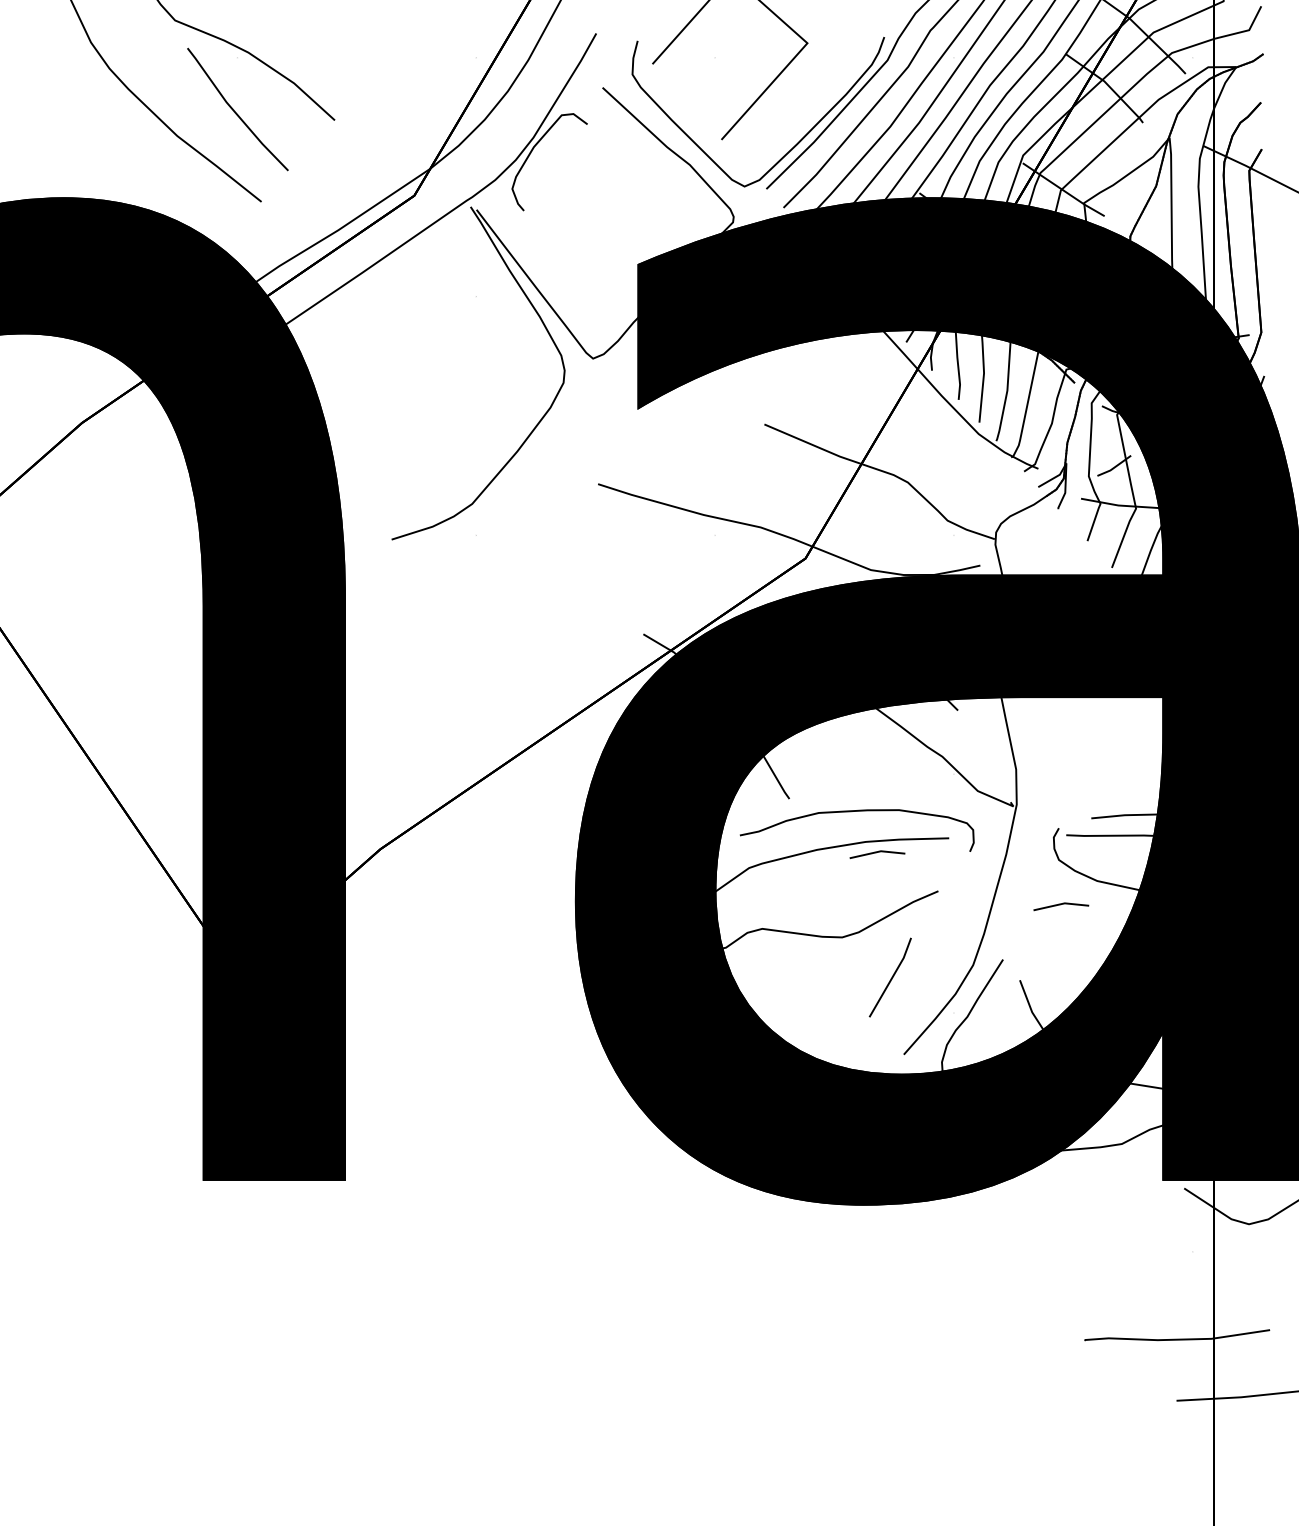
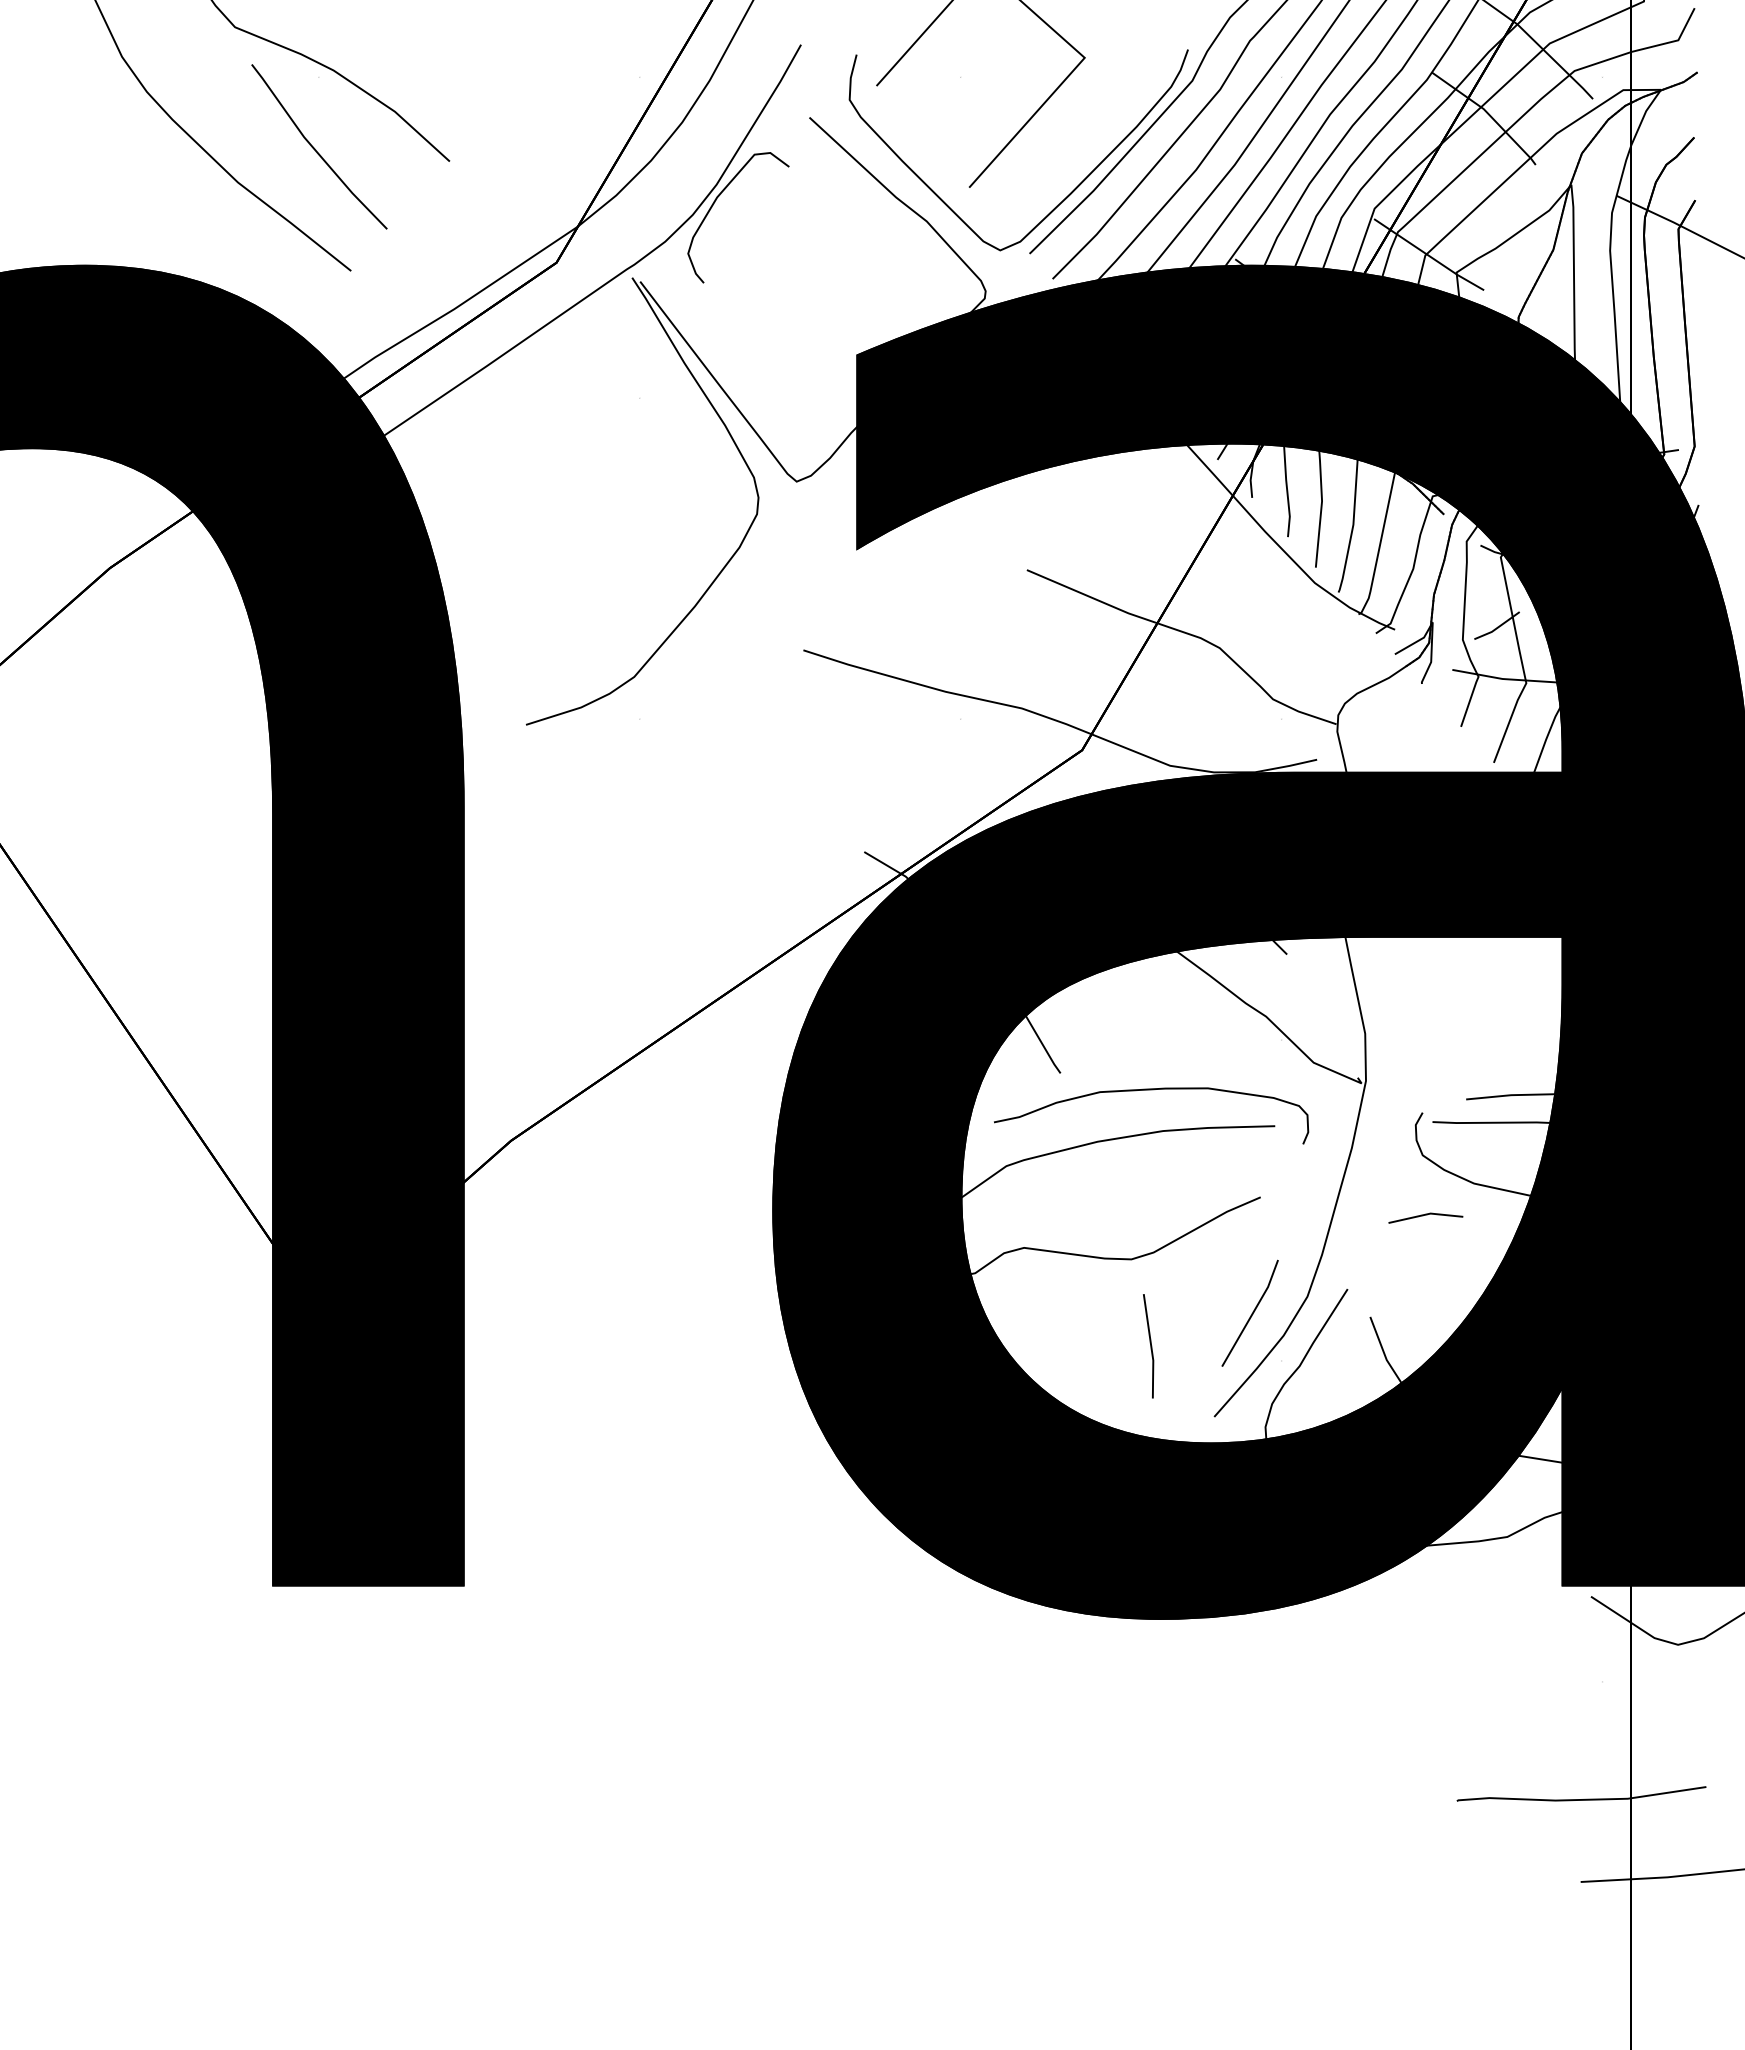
line: (877, 852) -> (1178, 1145), removed
line: (891, 977) -> (1251, 1313), moved
line: (856, 1002) -> (1150, 1346), added

